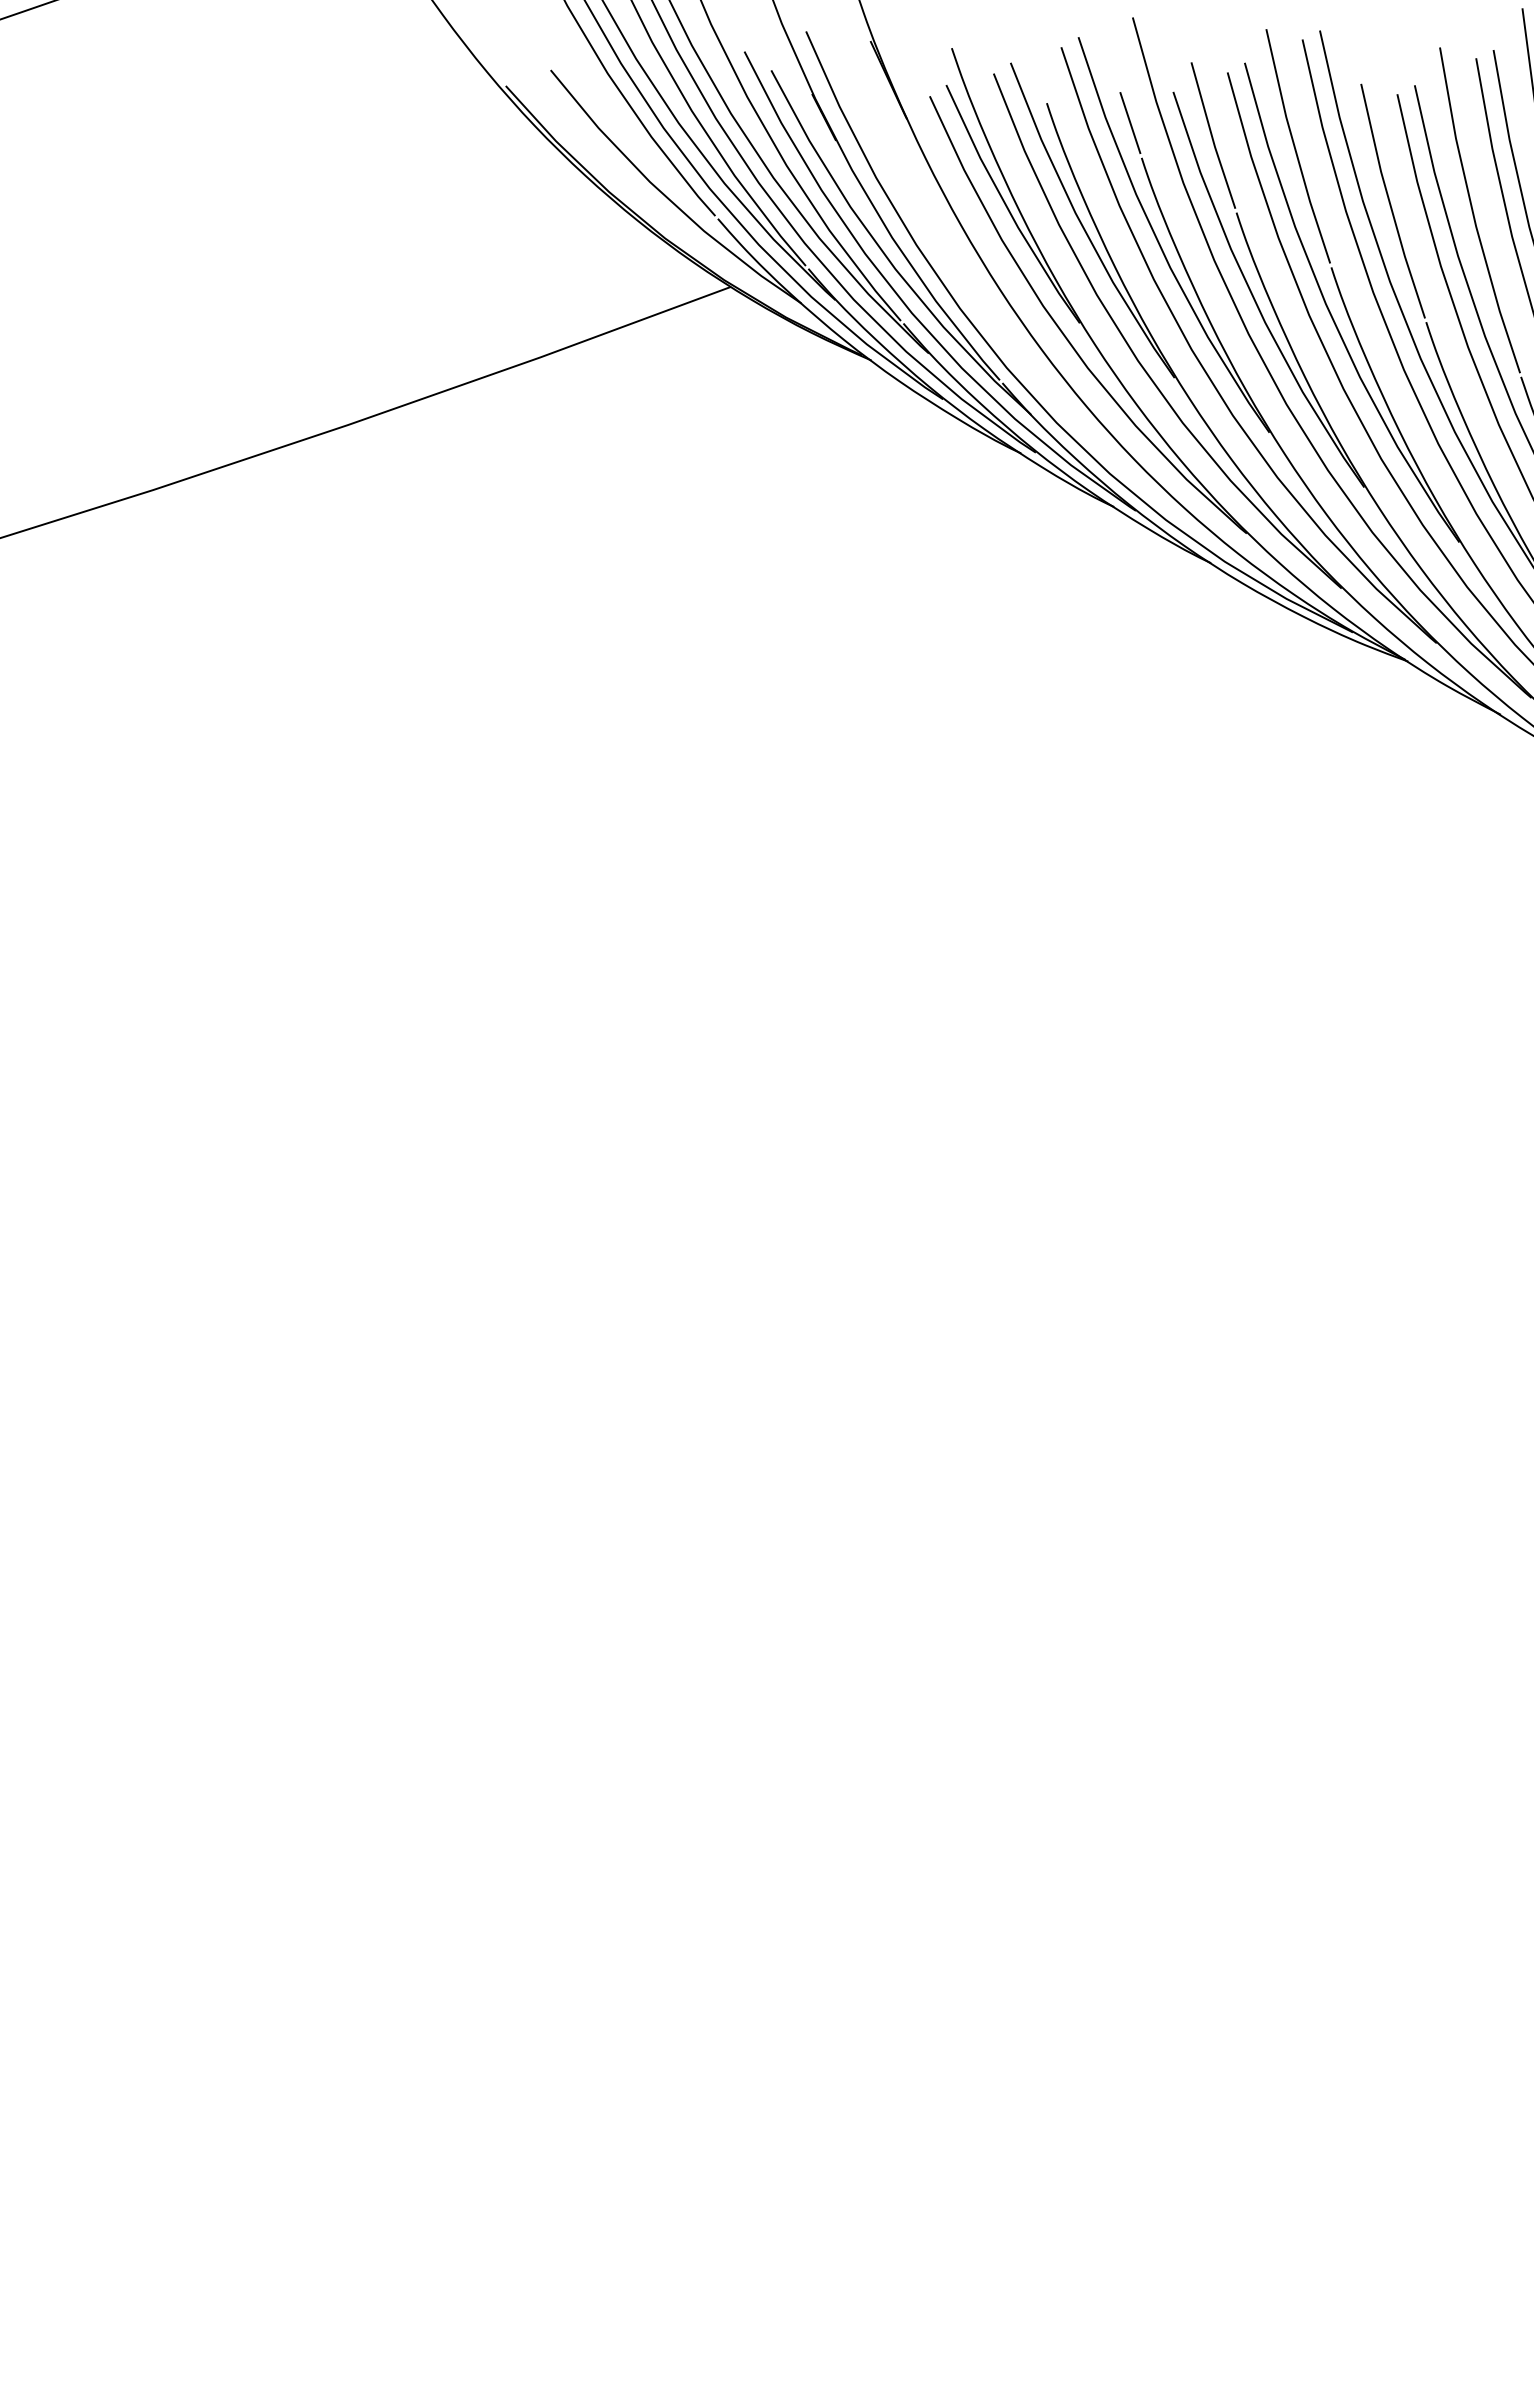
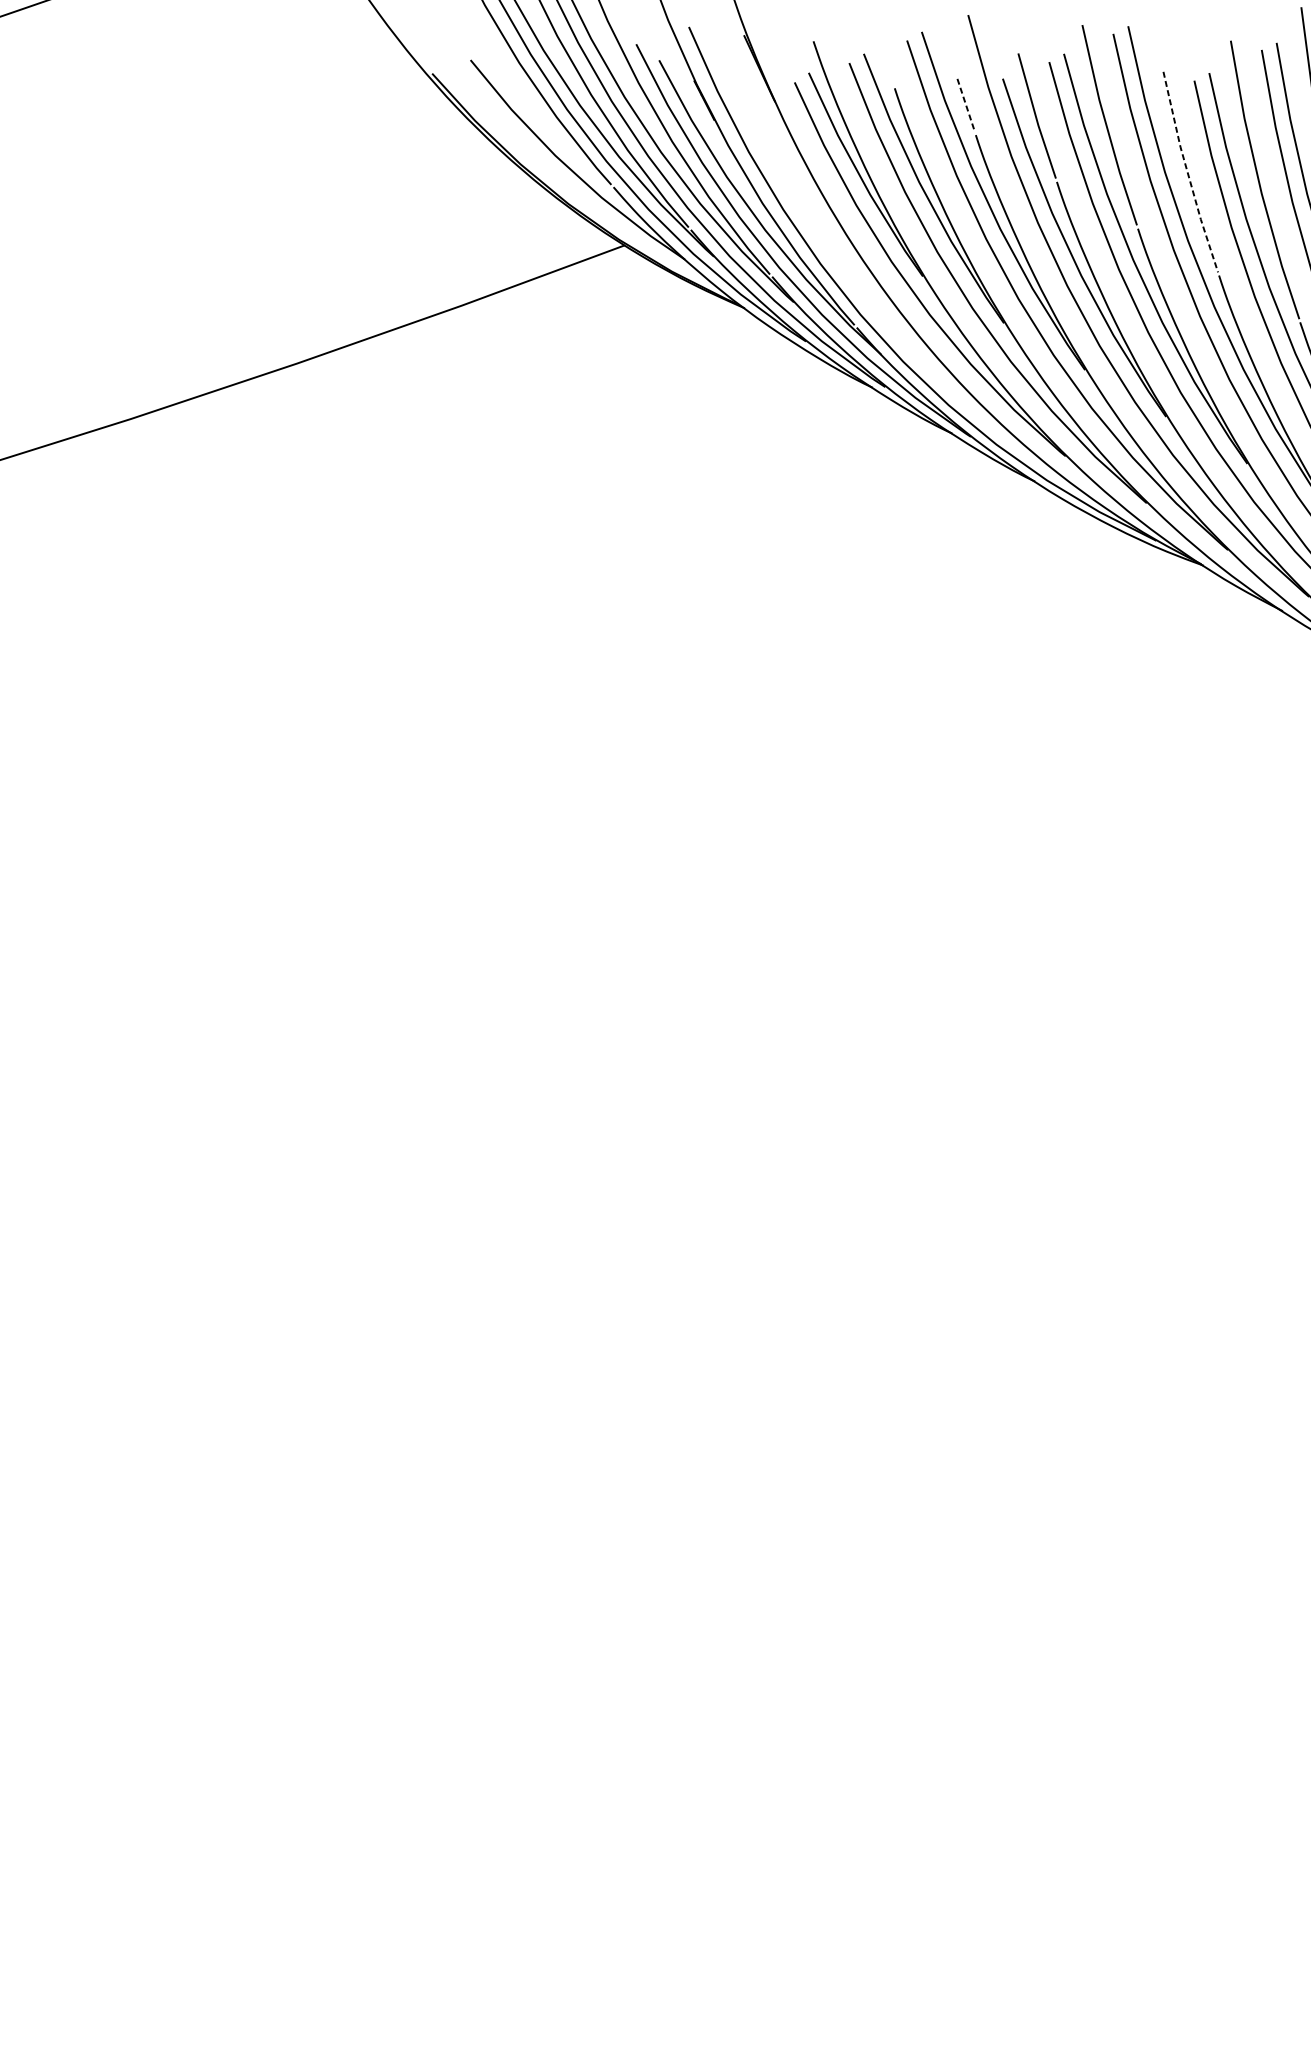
line: (1130, 123) -> (966, 105), solid -> dashed
line: (1389, 202) -> (1187, 173), solid -> dashed

